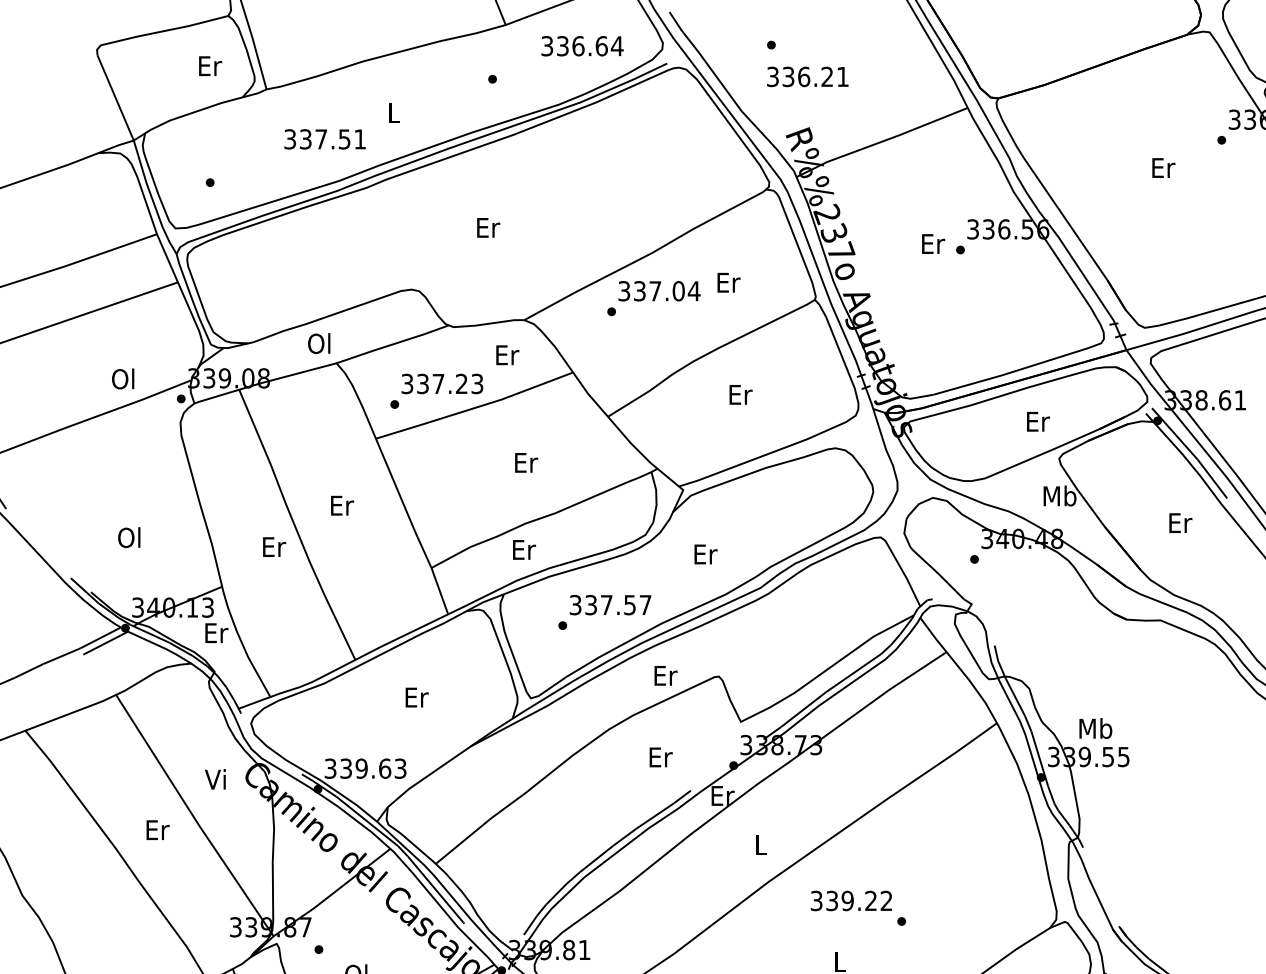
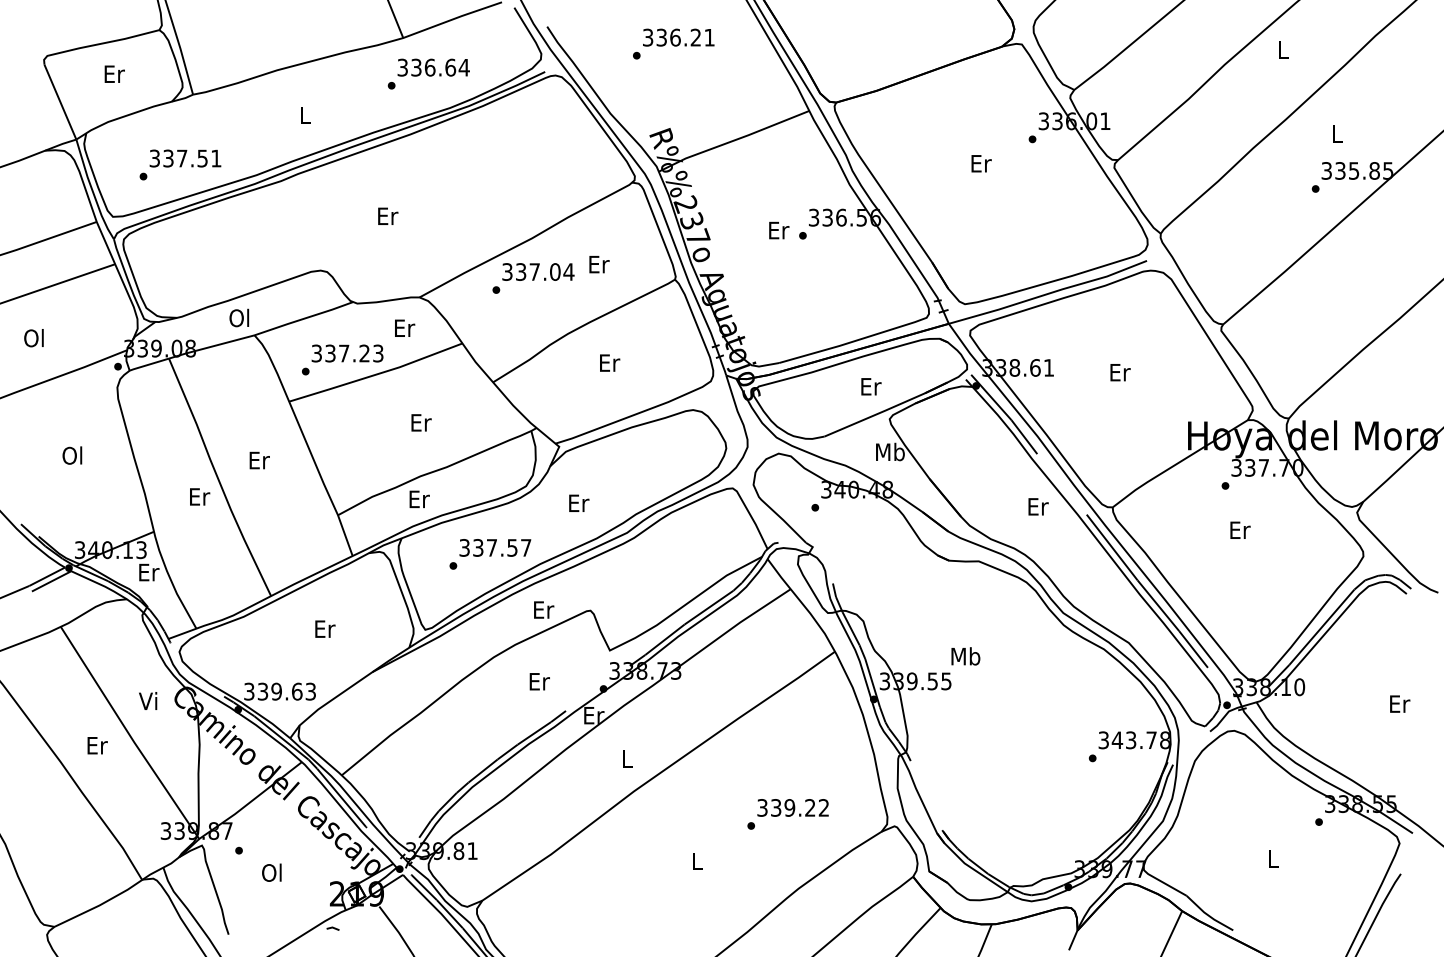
text: (582, 46) -> (433, 67), moved
text: (210, 65) -> (114, 73), moved
text: (807, 76) -> (678, 37), moved
text: (325, 139) -> (185, 158), moved
text: (122, 379) -> (33, 338), moved
text: (1180, 522) -> (1038, 506), moved
text: (129, 537) -> (72, 455), moved
text: (1095, 728) -> (965, 656), moved
text: (850, 900) -> (792, 807), moved

